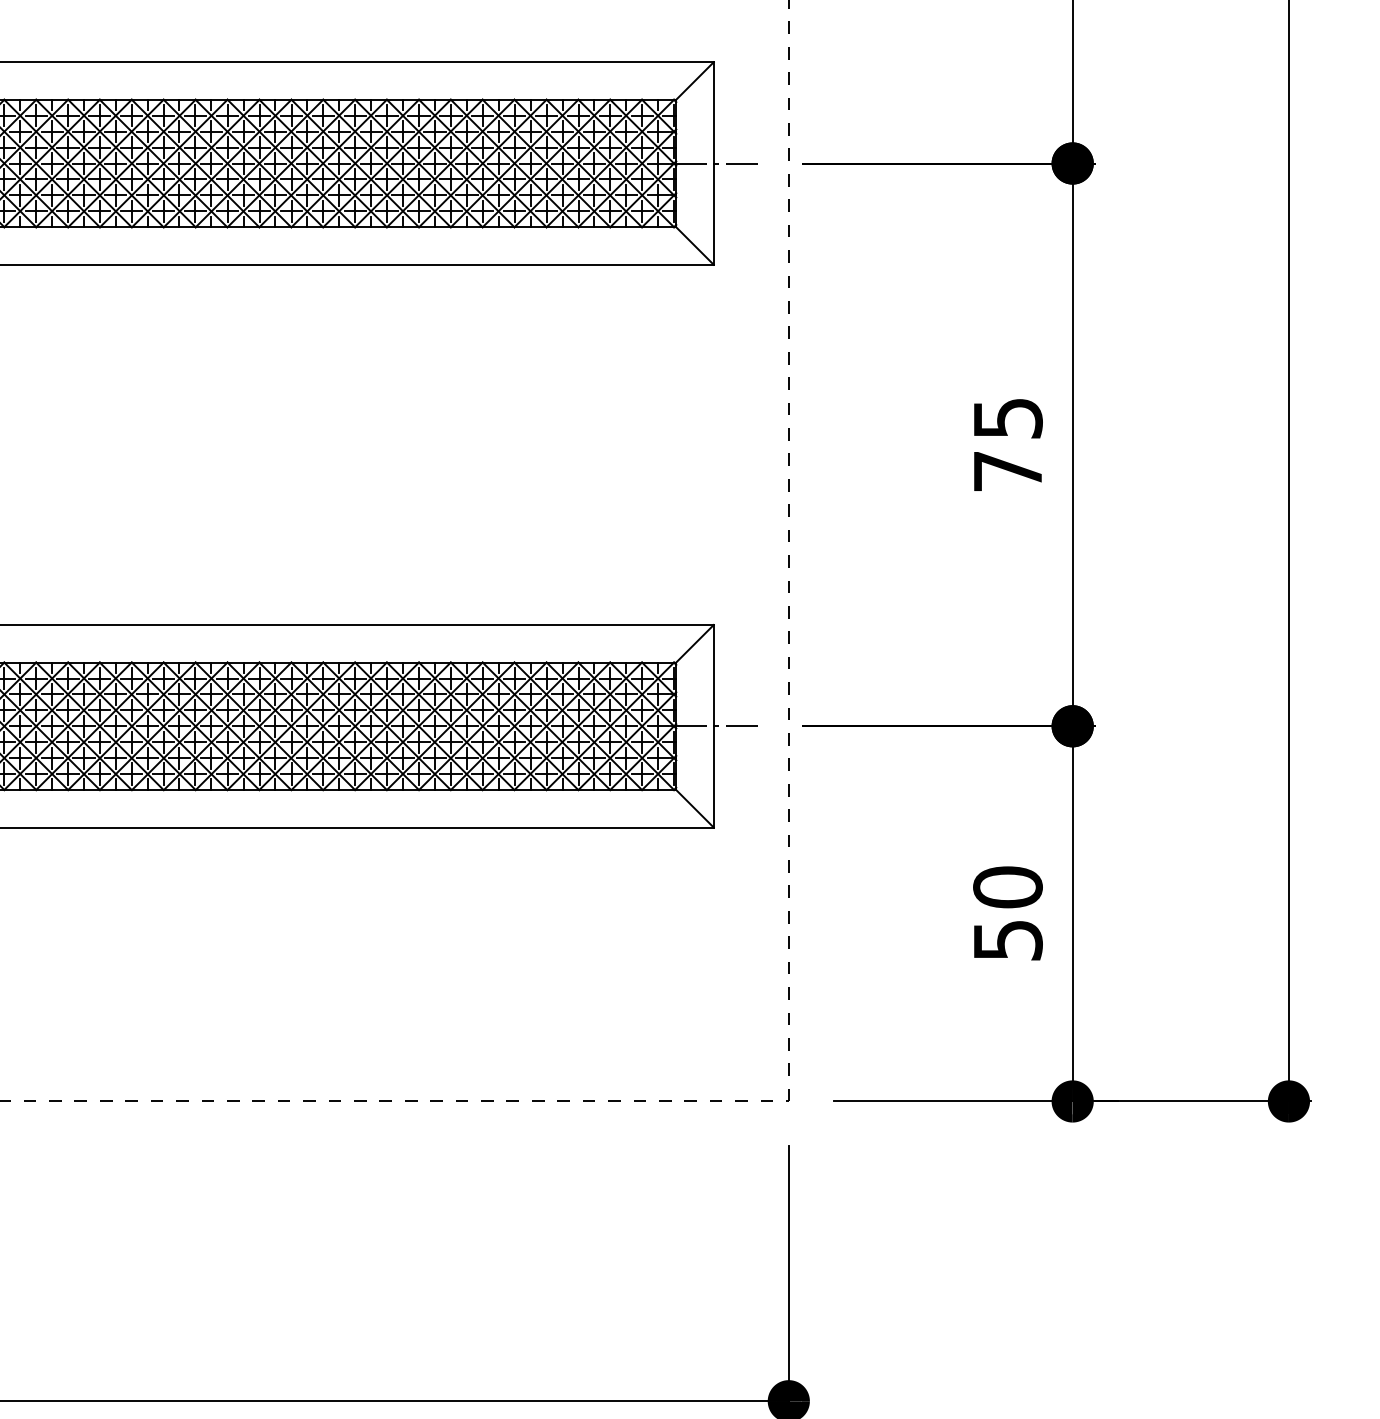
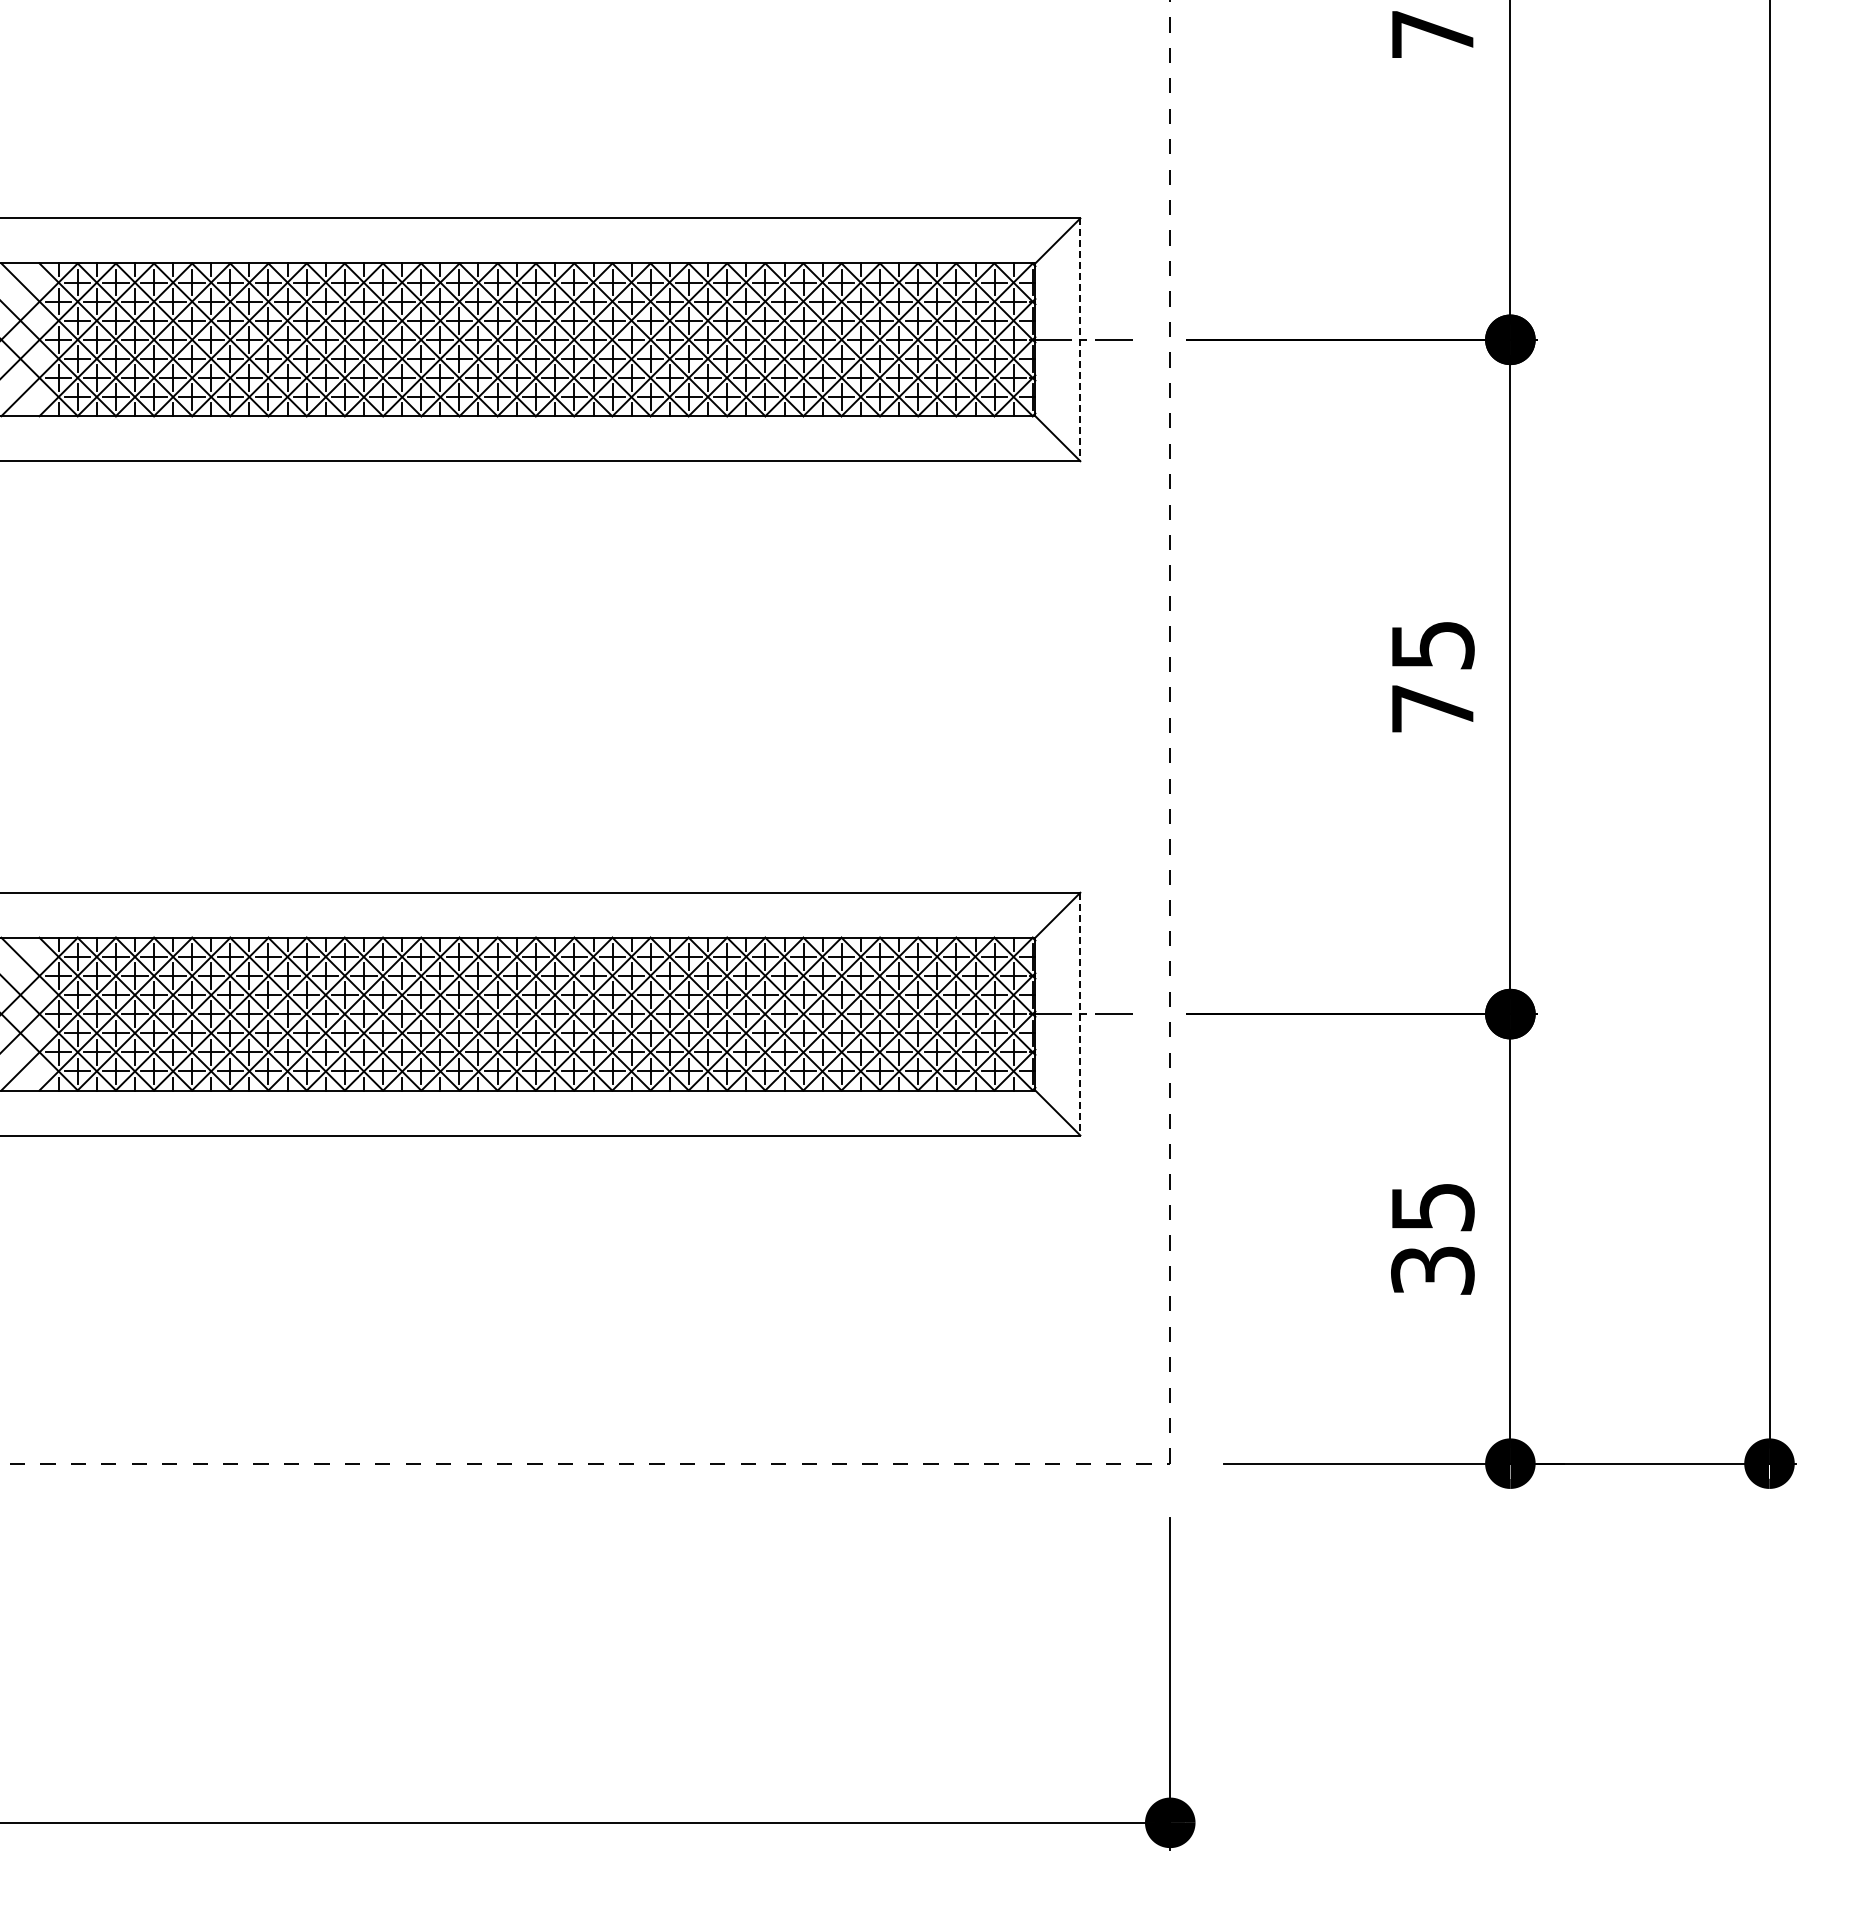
line: (713, 164) -> (1080, 340), solid -> dashed
line: (713, 726) -> (1080, 1014), solid -> dashed
text: (1007, 913) -> (1432, 1238), 50 -> 35

